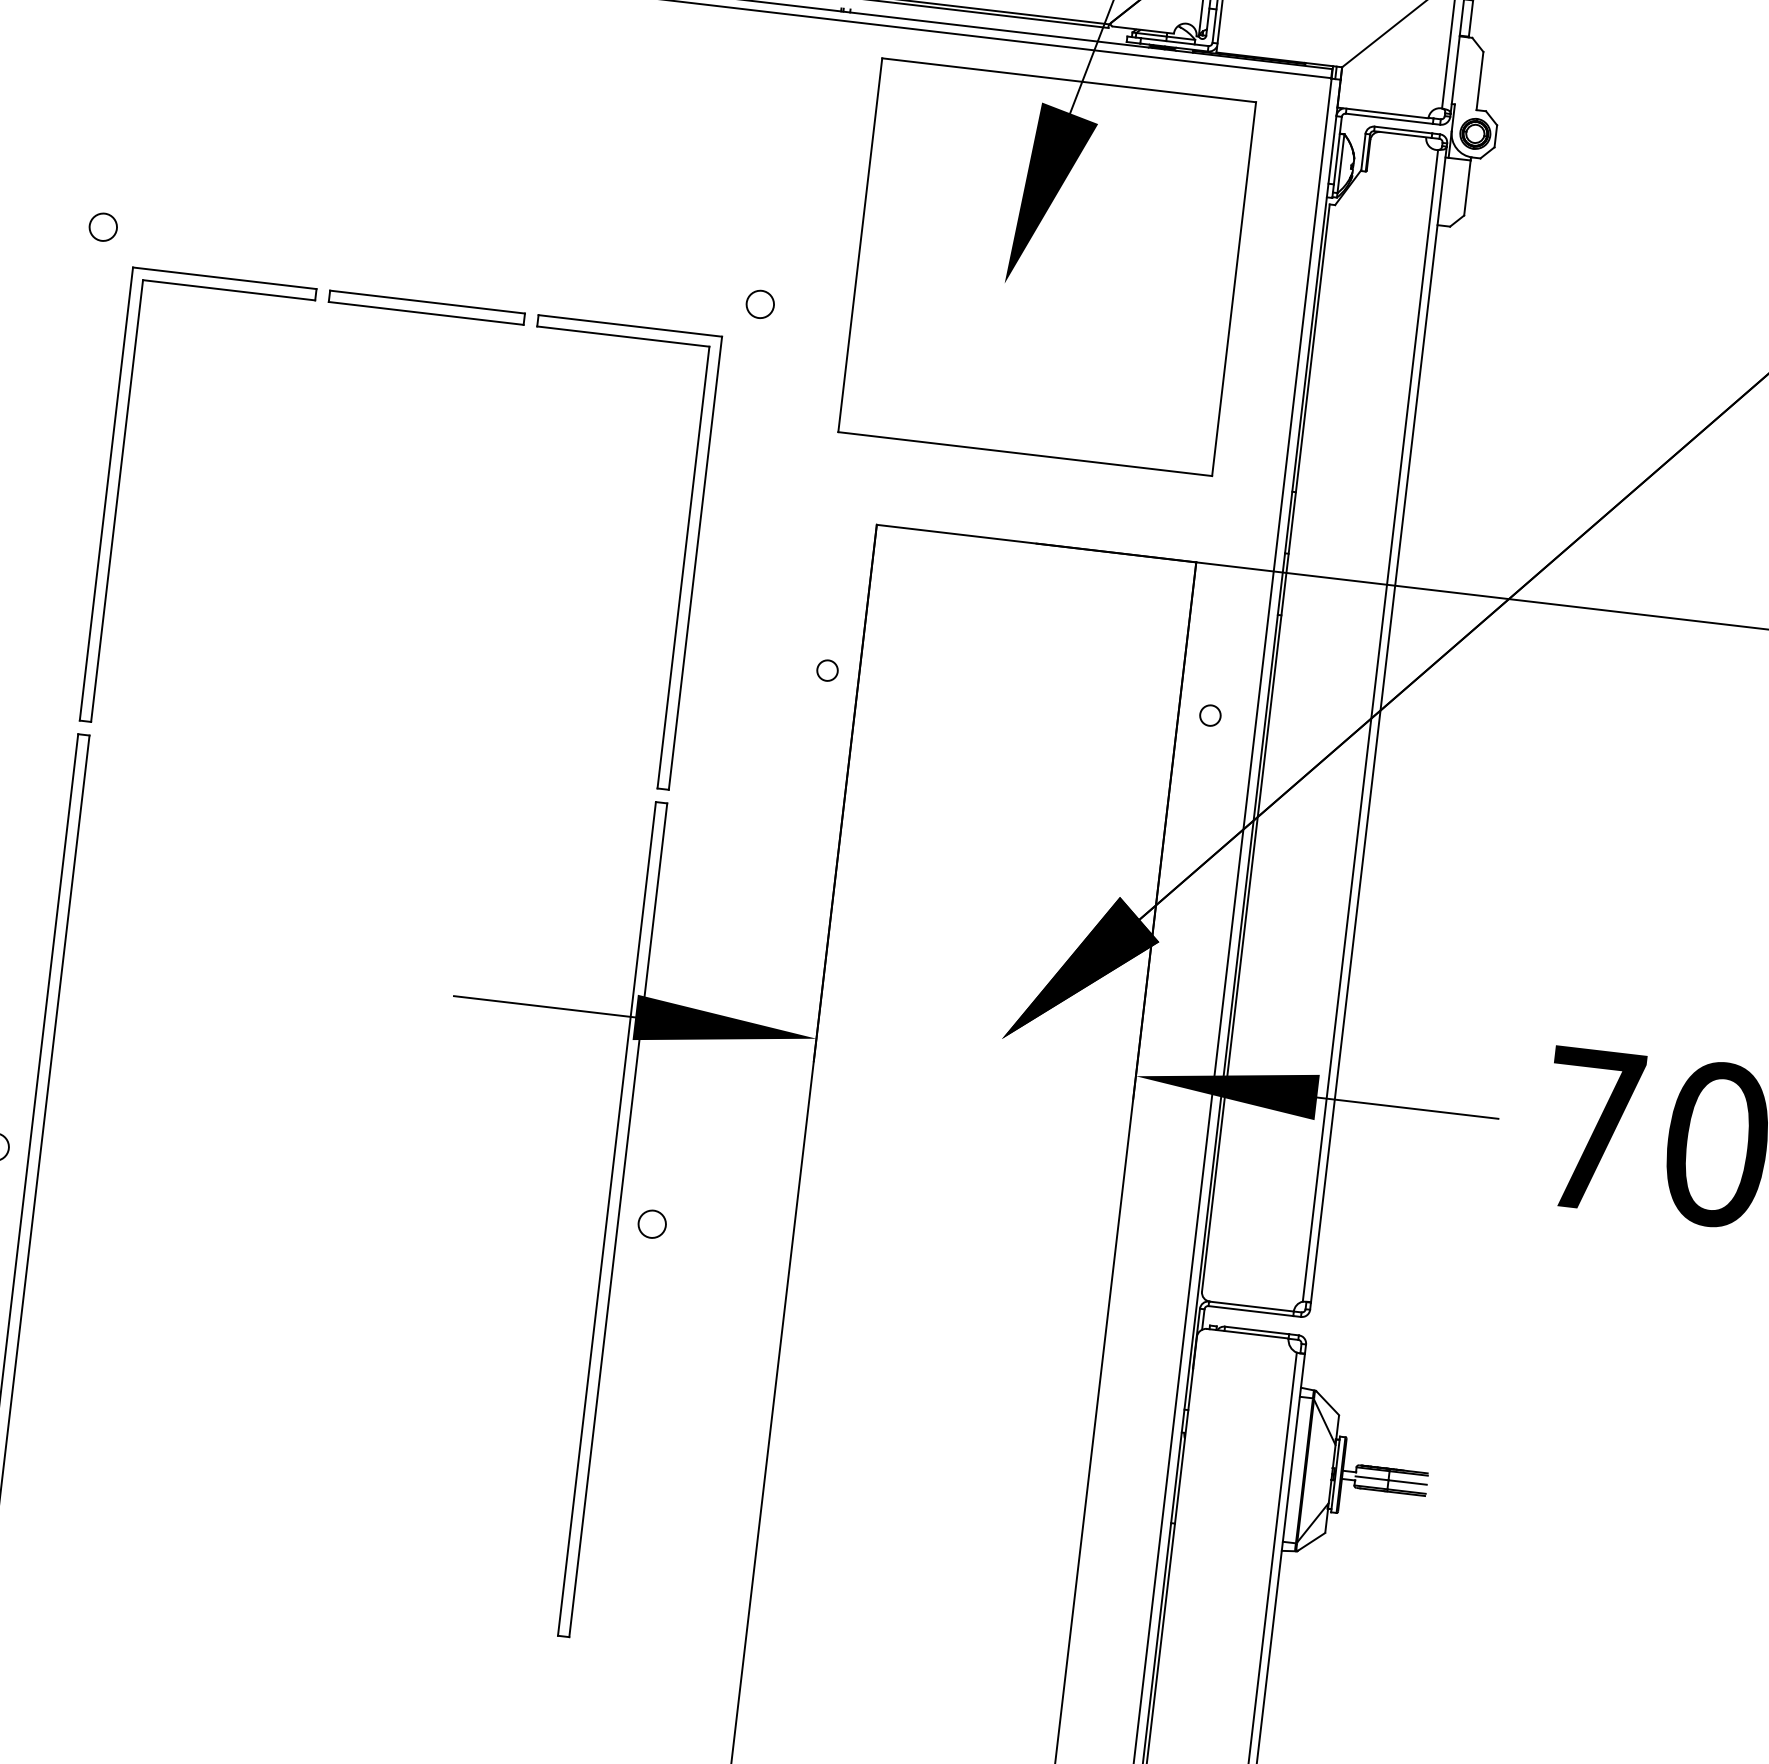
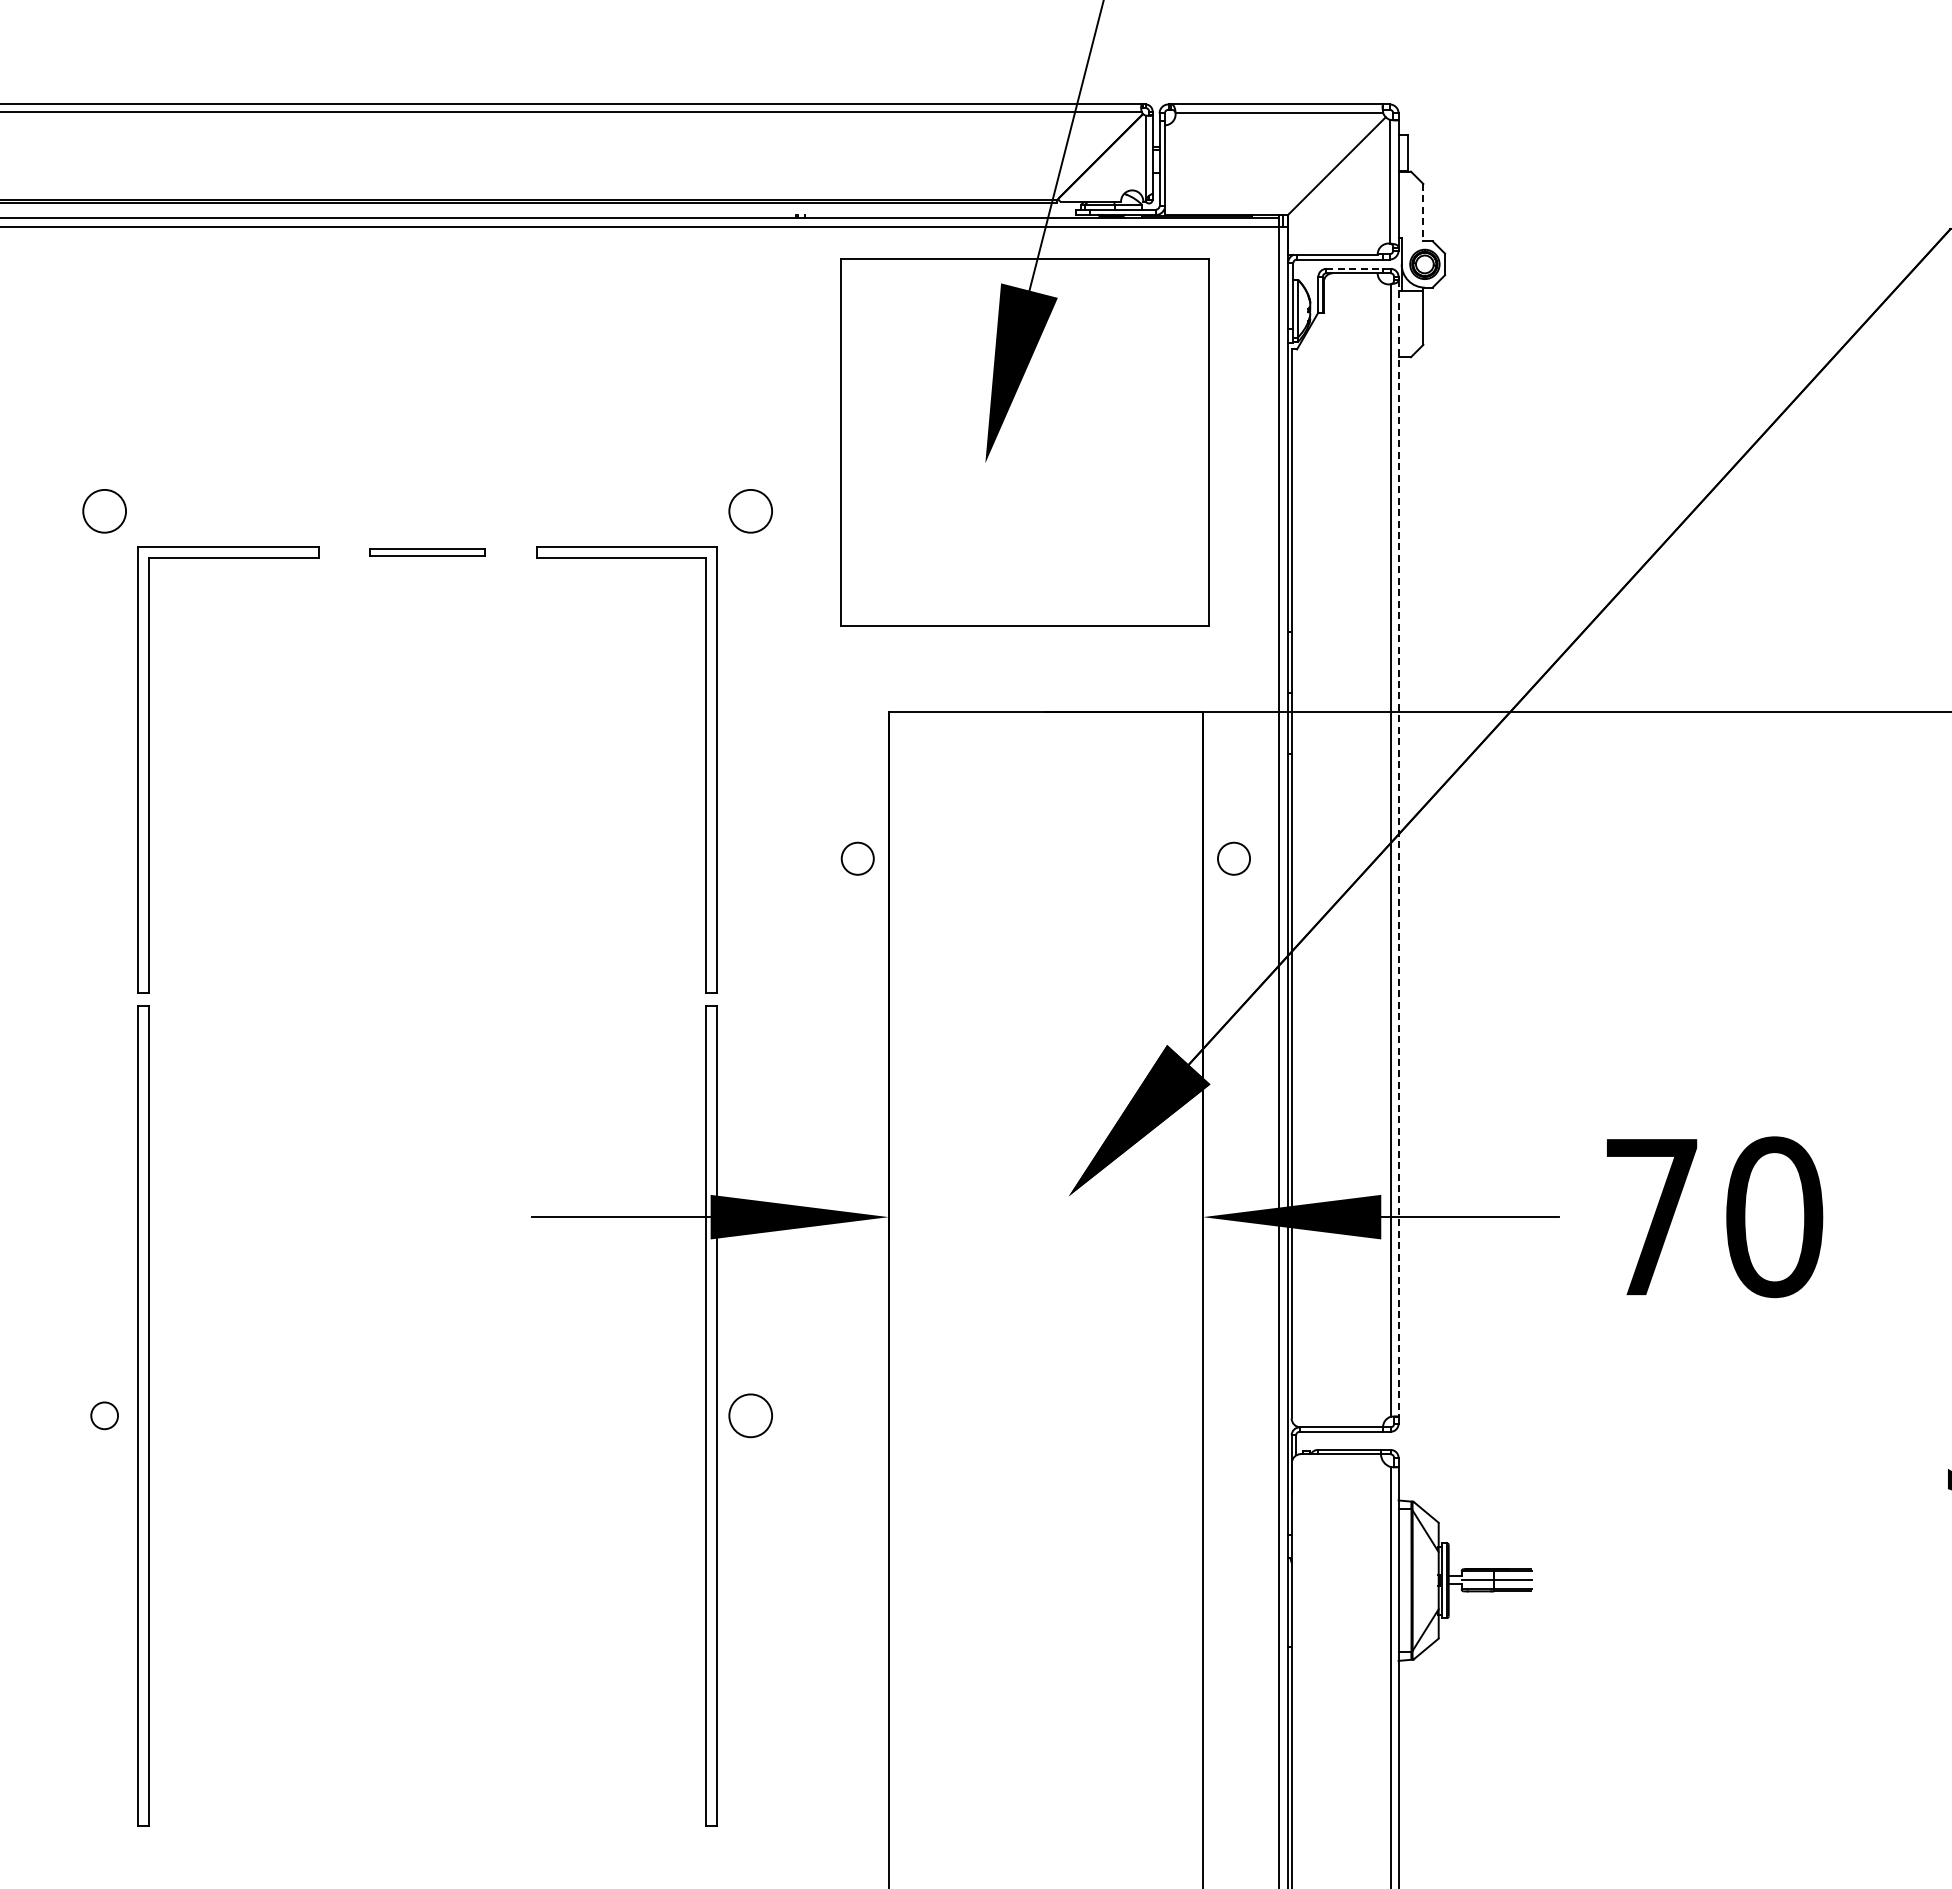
line: (1480, 80) -> (1423, 212), solid -> dashed
line: (1404, 129) -> (1355, 268), solid -> dashed
circle: (103, 226) -> (104, 510), size x1.6
circle: (760, 303) -> (750, 510), size x1.6
part: (426, 307) -> (427, 552), size x0.6
circle: (827, 670) -> (857, 858), size x1.6
circle: (1210, 715) -> (1234, 858), size x1.6
line: (1378, 724) -> (1398, 848), solid -> dashed
circle: (652, 1223) -> (750, 1415), size x1.6

